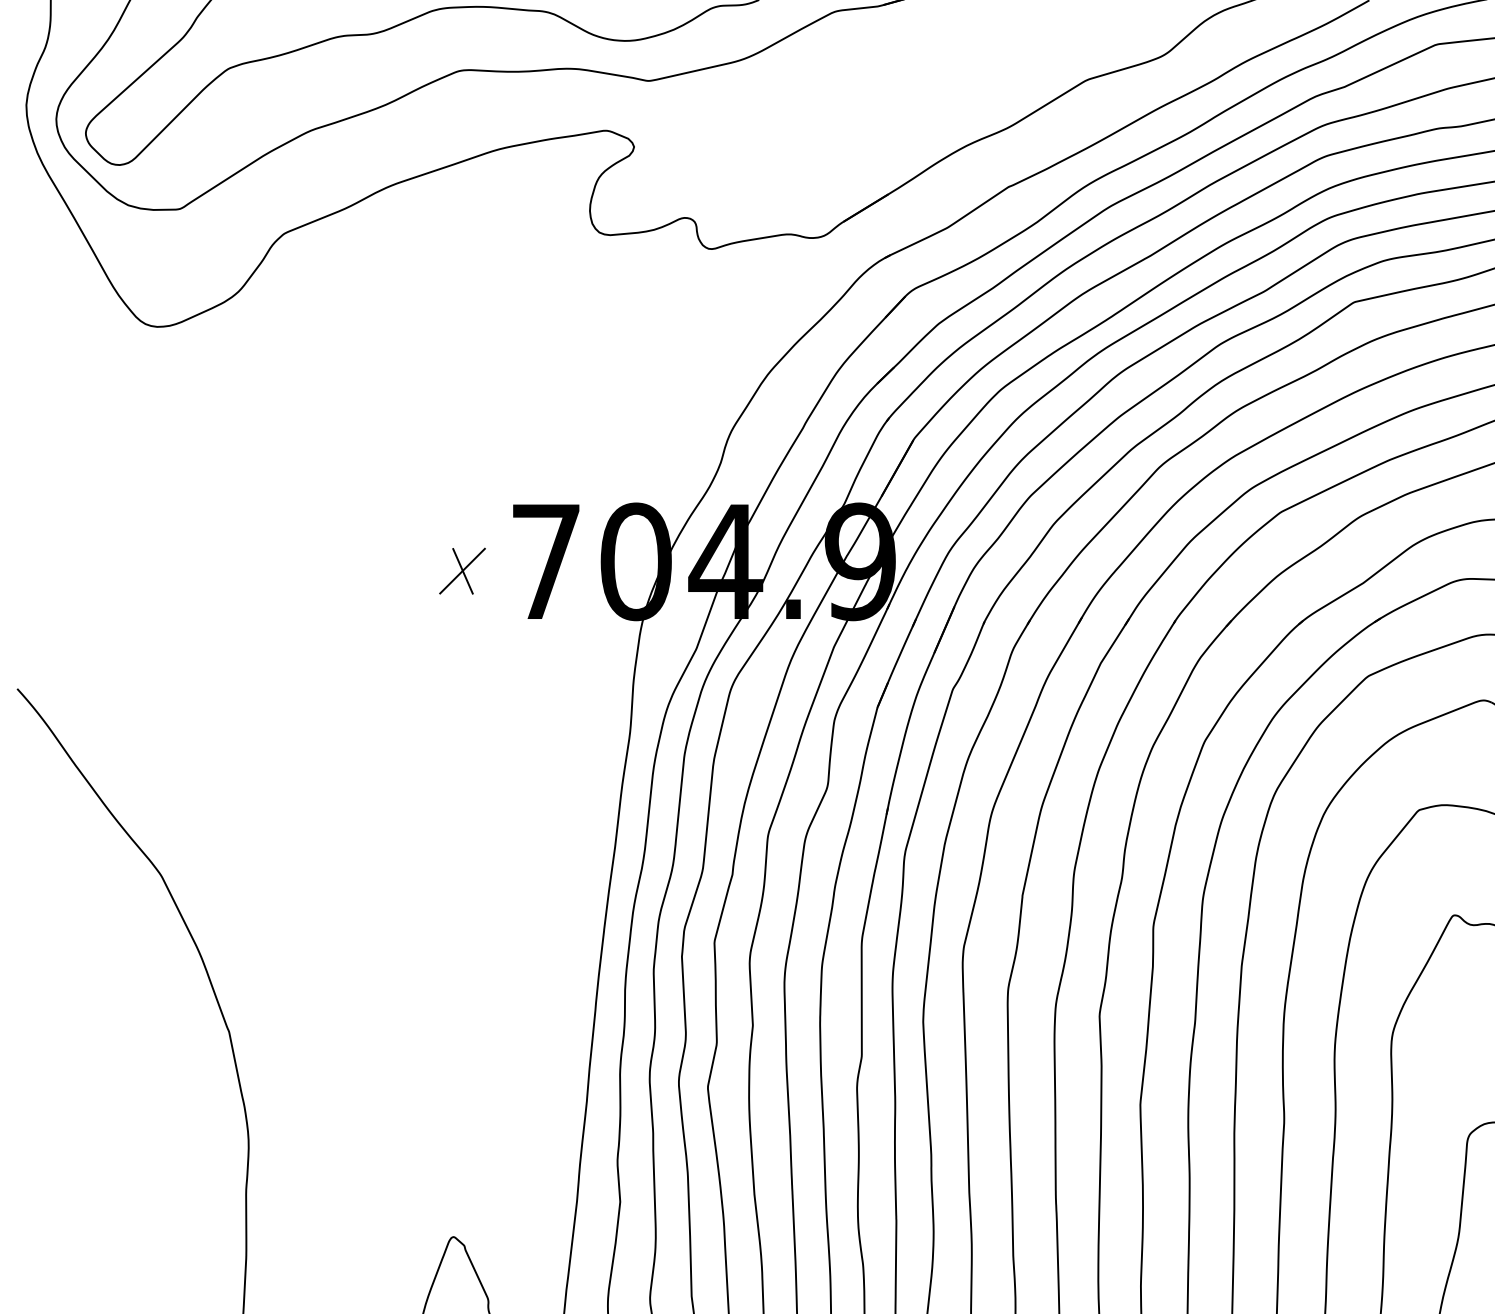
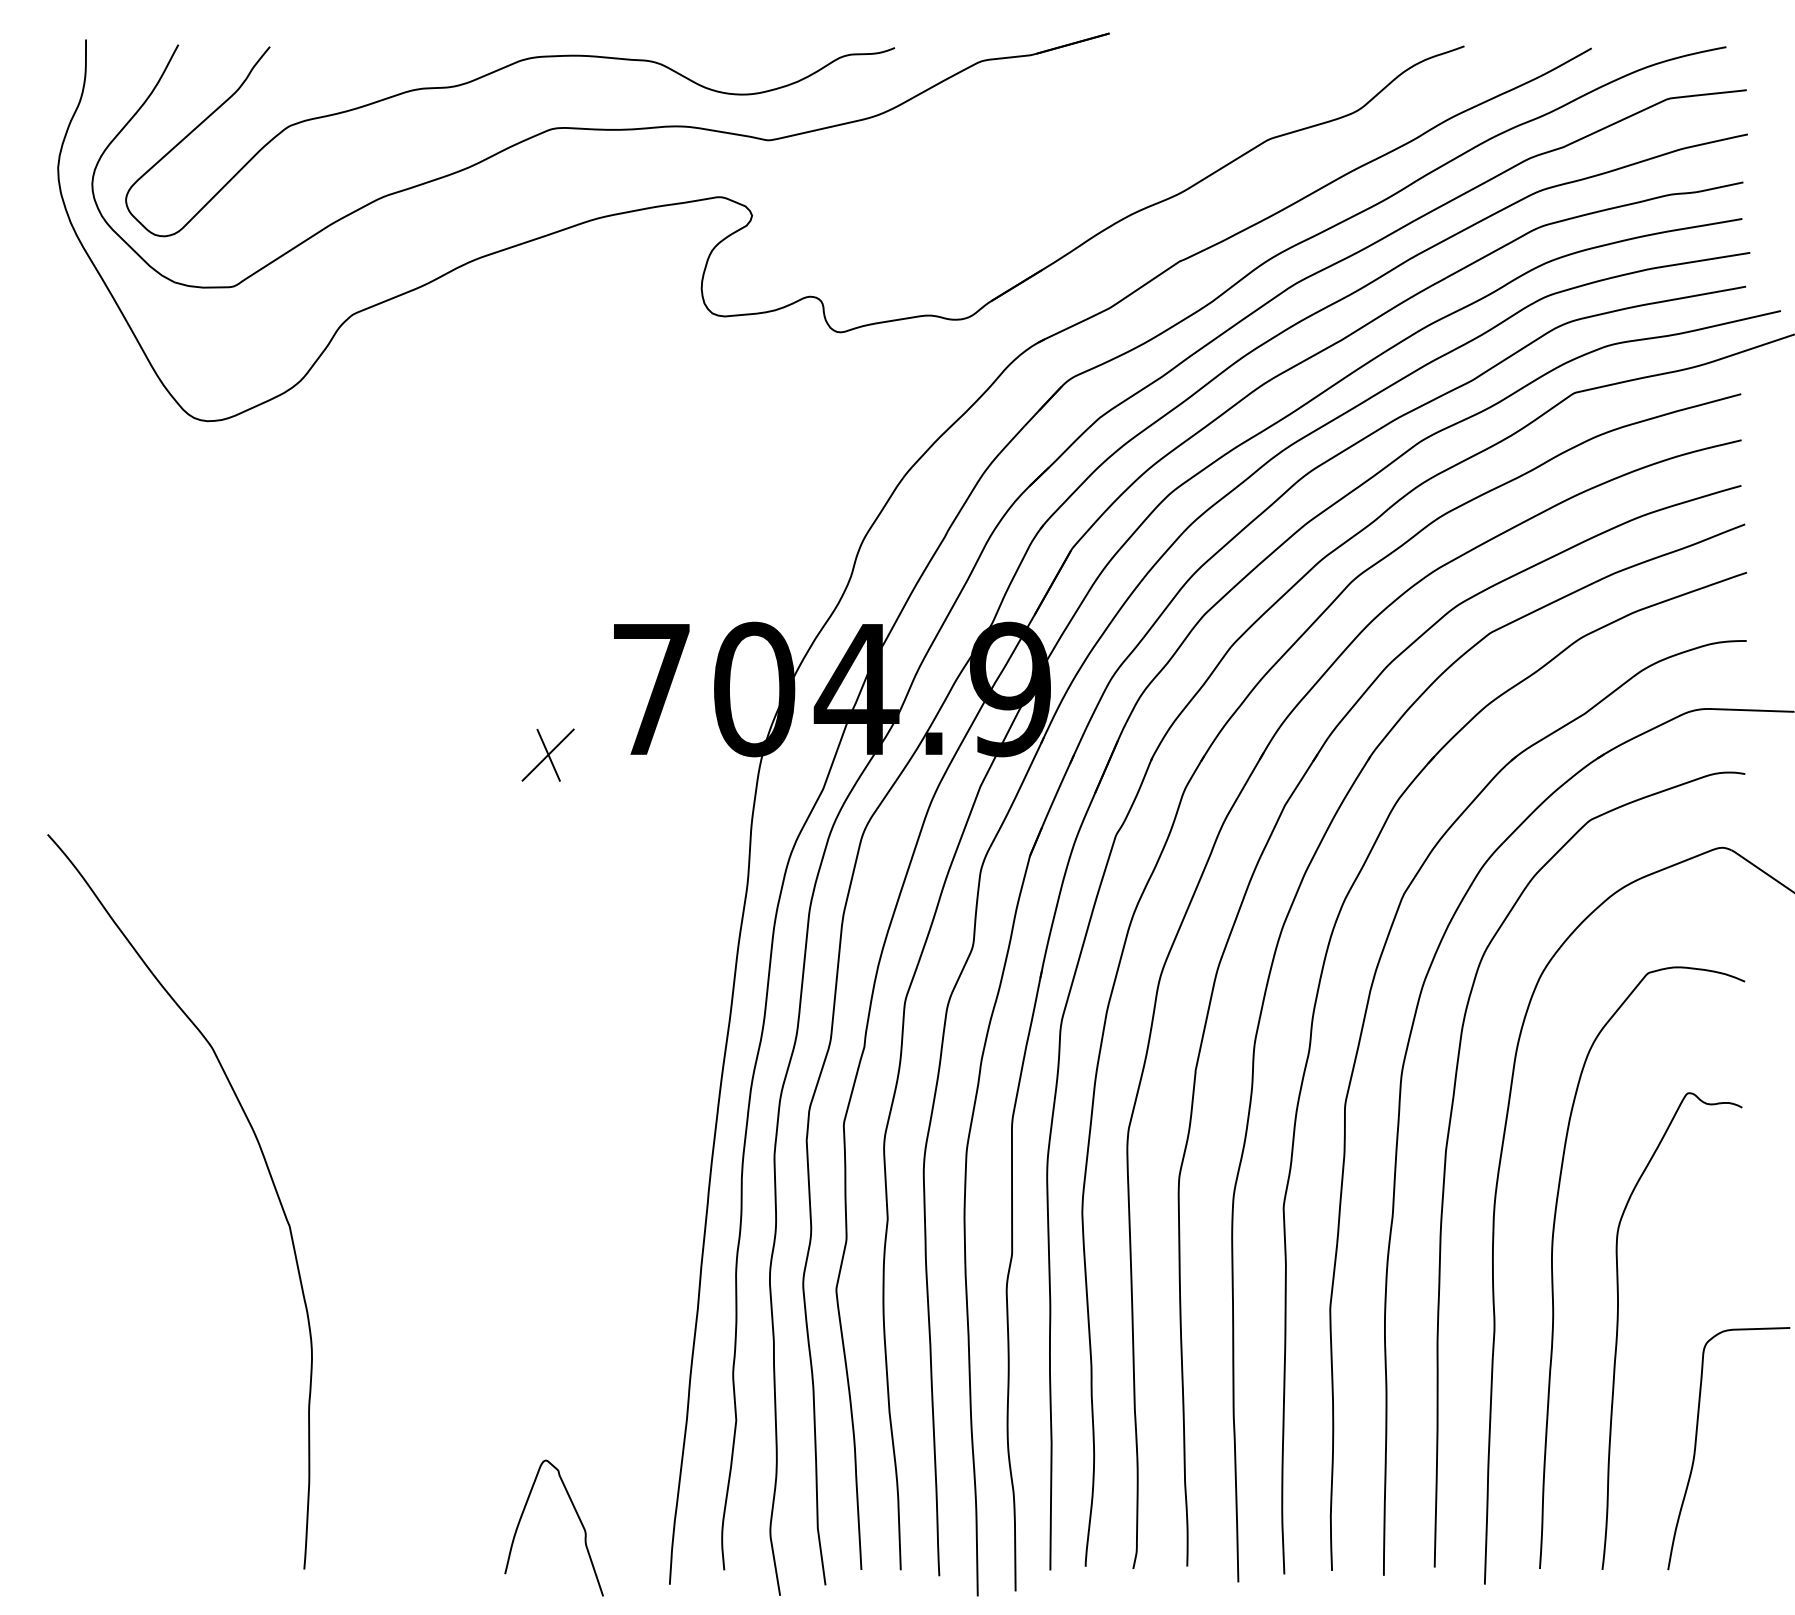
part: (461, 570) -> (547, 754), moved

